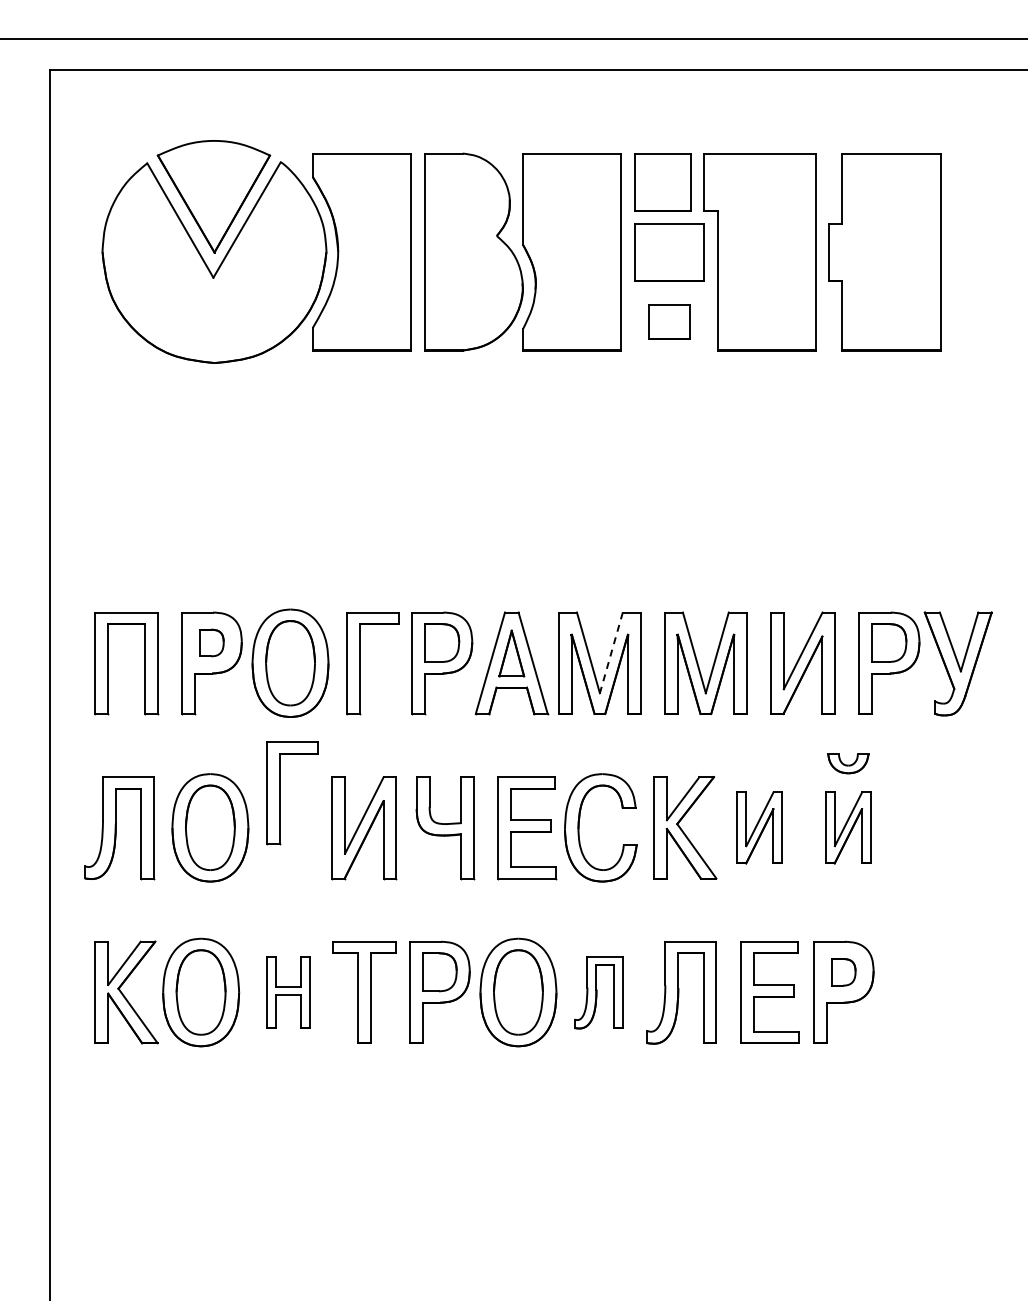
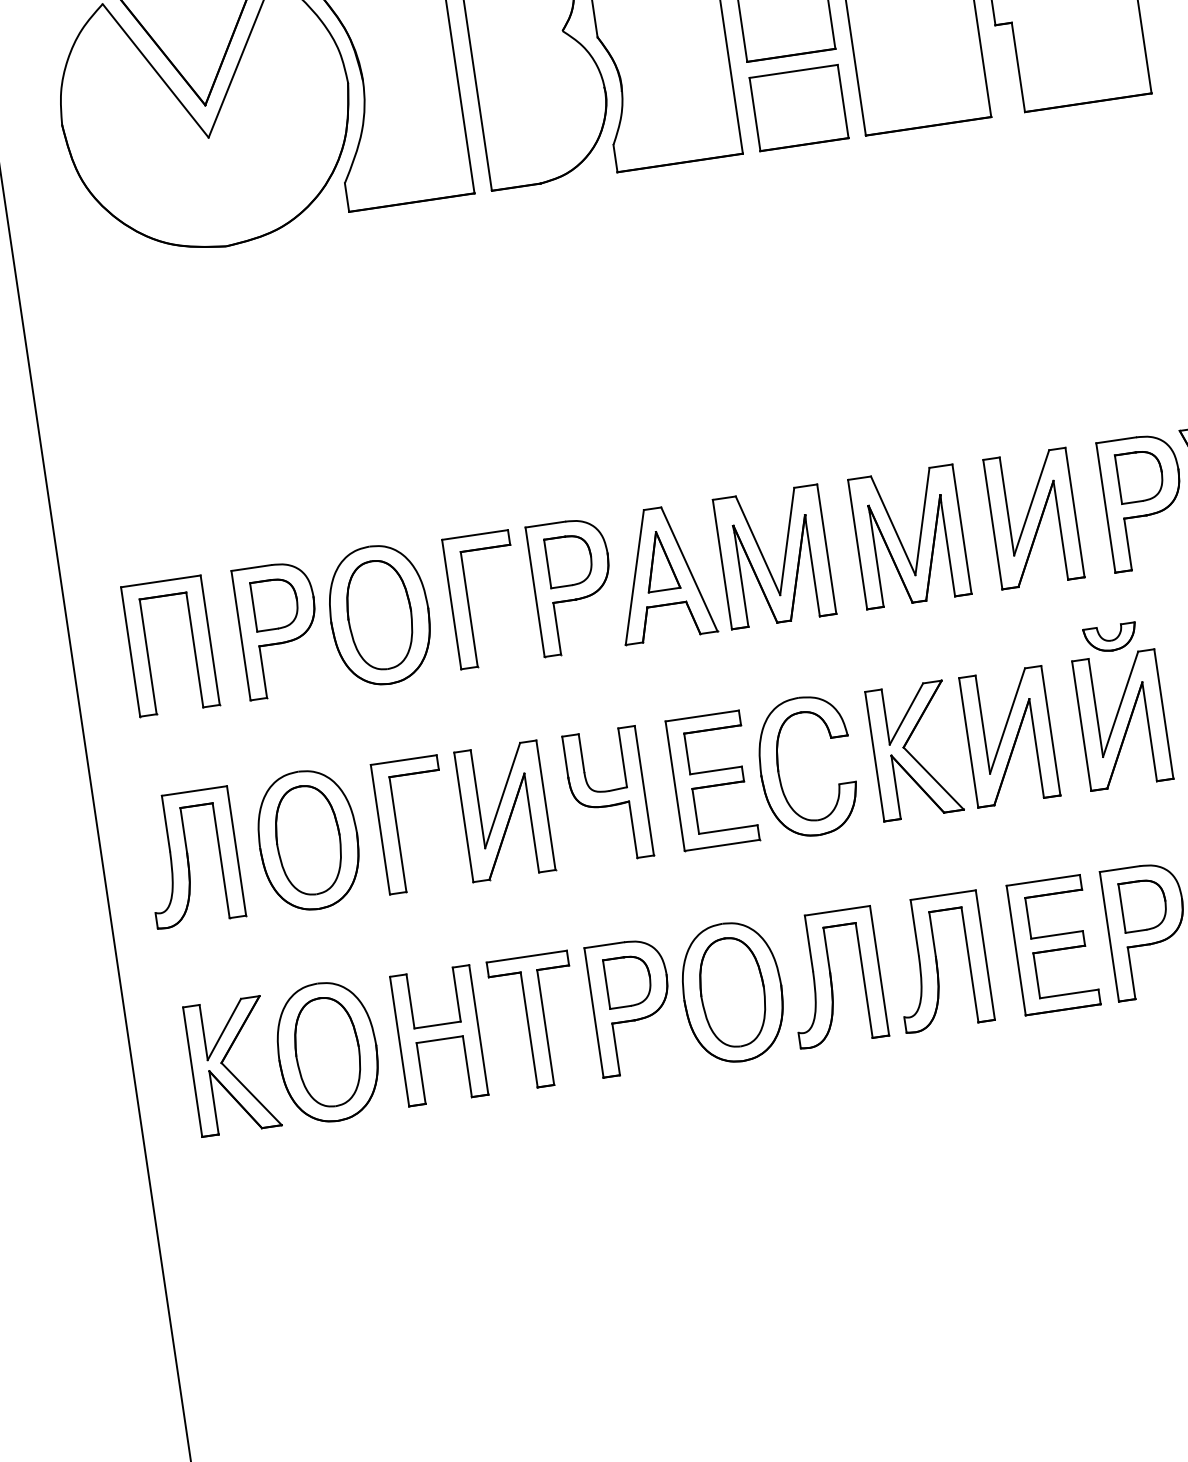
part: (669, 321) -> (798, 107), size x1.67
part: (211, 642) -> (274, 603), size x1.43
line: (611, 652) -> (787, 540), dashed -> solid
part: (280, 793) -> (398, 827), moved
part: (759, 827) -> (1009, 736), size x1.43
part: (848, 827) -> (1122, 719), size x1.43
part: (843, 972) -> (1143, 905), size x1.43
part: (288, 992) -> (439, 1035), size x1.43
part: (598, 992) -> (834, 977), size x1.43

